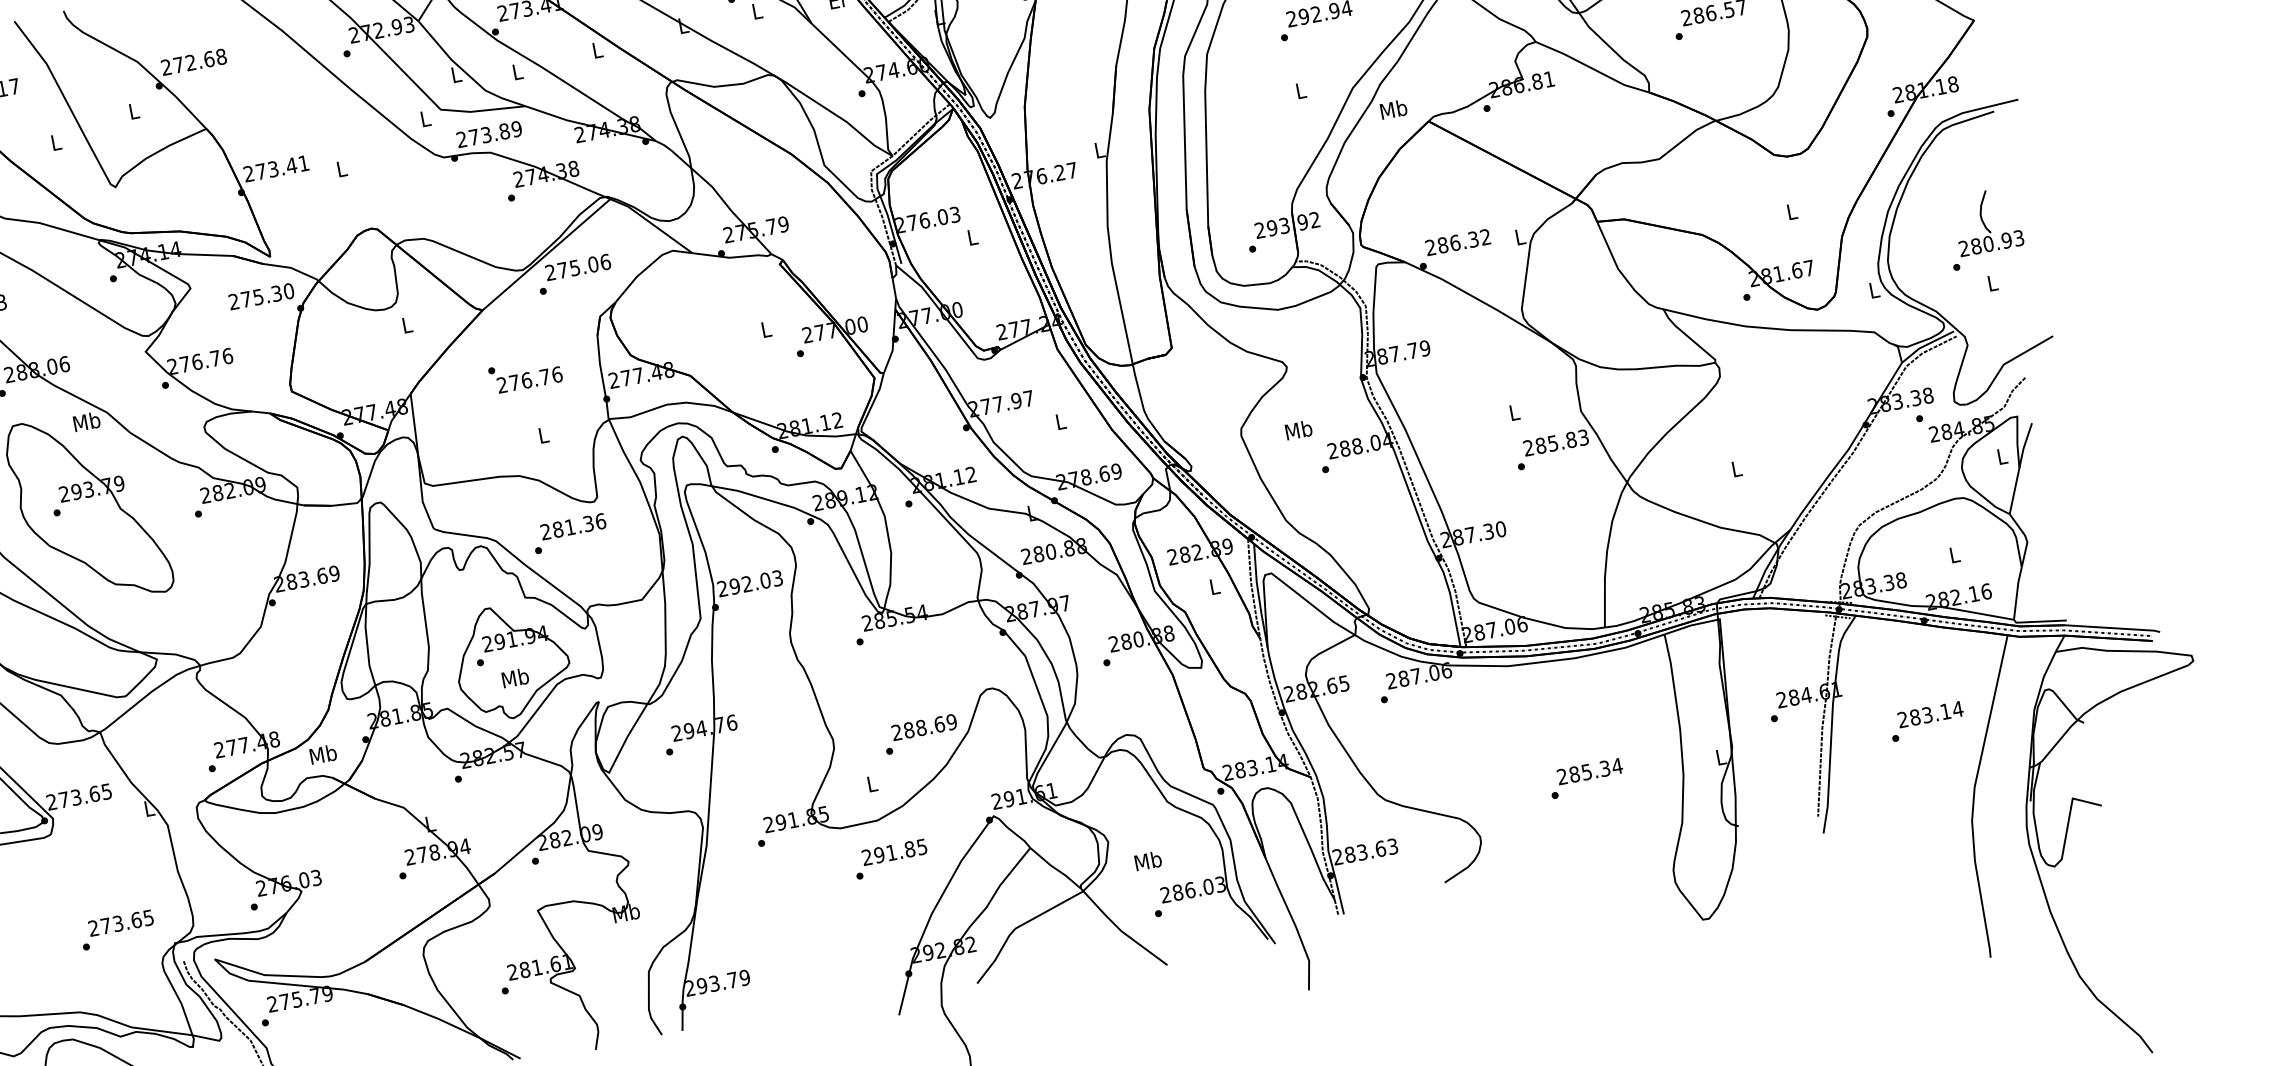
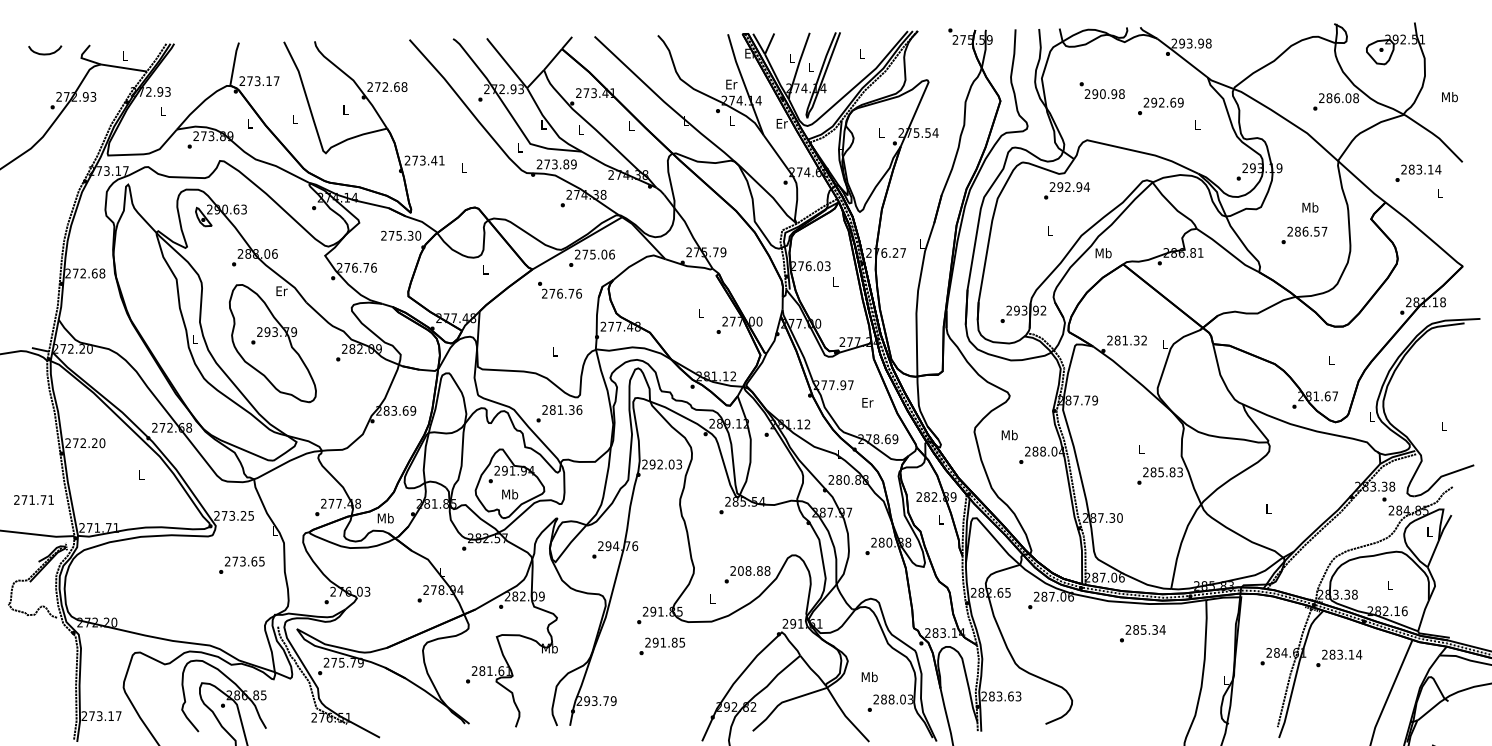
part: (1982, 227) -> (1444, 391), removed
text: (1455, 242) -> (1125, 340), 286.32 -> 281.32
text: (524, 373) -> (559, 289), moved
text: (1060, 421) -> (867, 402), L -> Er
text: (86, 422) -> (281, 291), Mb -> Er
text: (1927, 721) -> (1339, 658), moved
text: (930, 725) -> (754, 570), 288.69 -> 208.88
text: (1585, 778) -> (1142, 633), moved
text: (94, 793) -> (243, 515), 273.65 -> 273.25
text: (891, 859) -> (662, 646), moved
text: (1190, 890) -> (891, 699), 286.03 -> 288.03
text: (116, 928) -> (241, 564), moved

